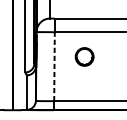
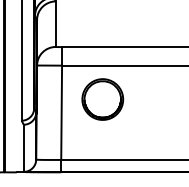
part: (84, 56) -> (102, 99), size x1.67
line: (54, 66) -> (61, 112), dashed -> solid

